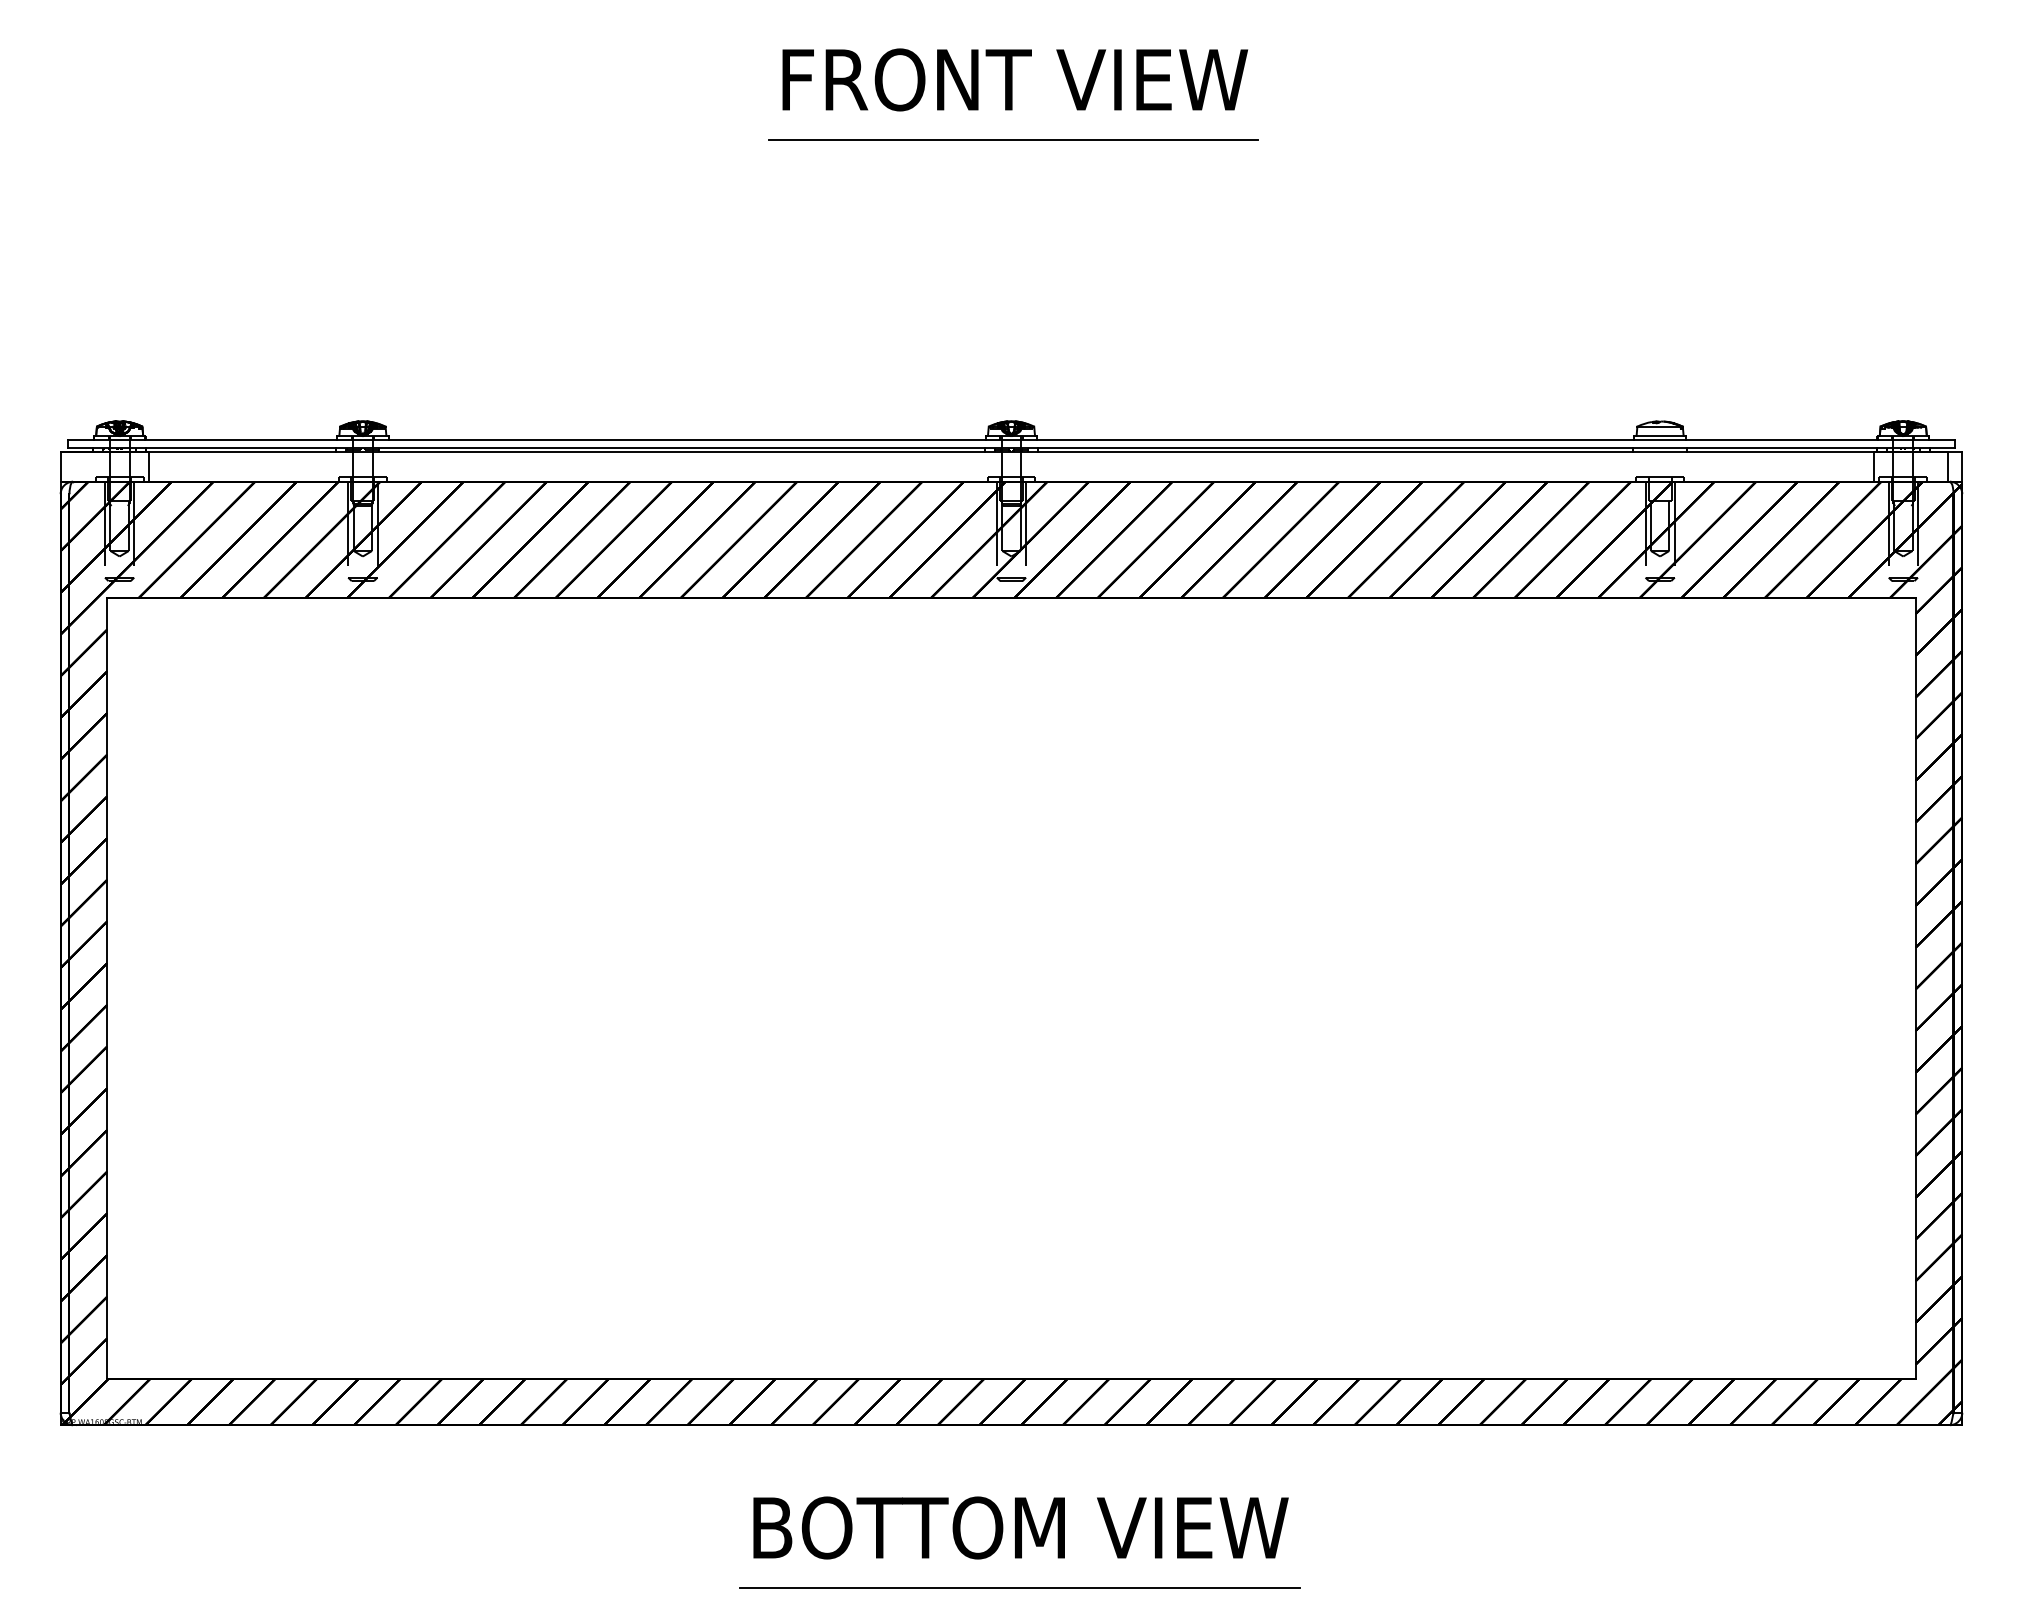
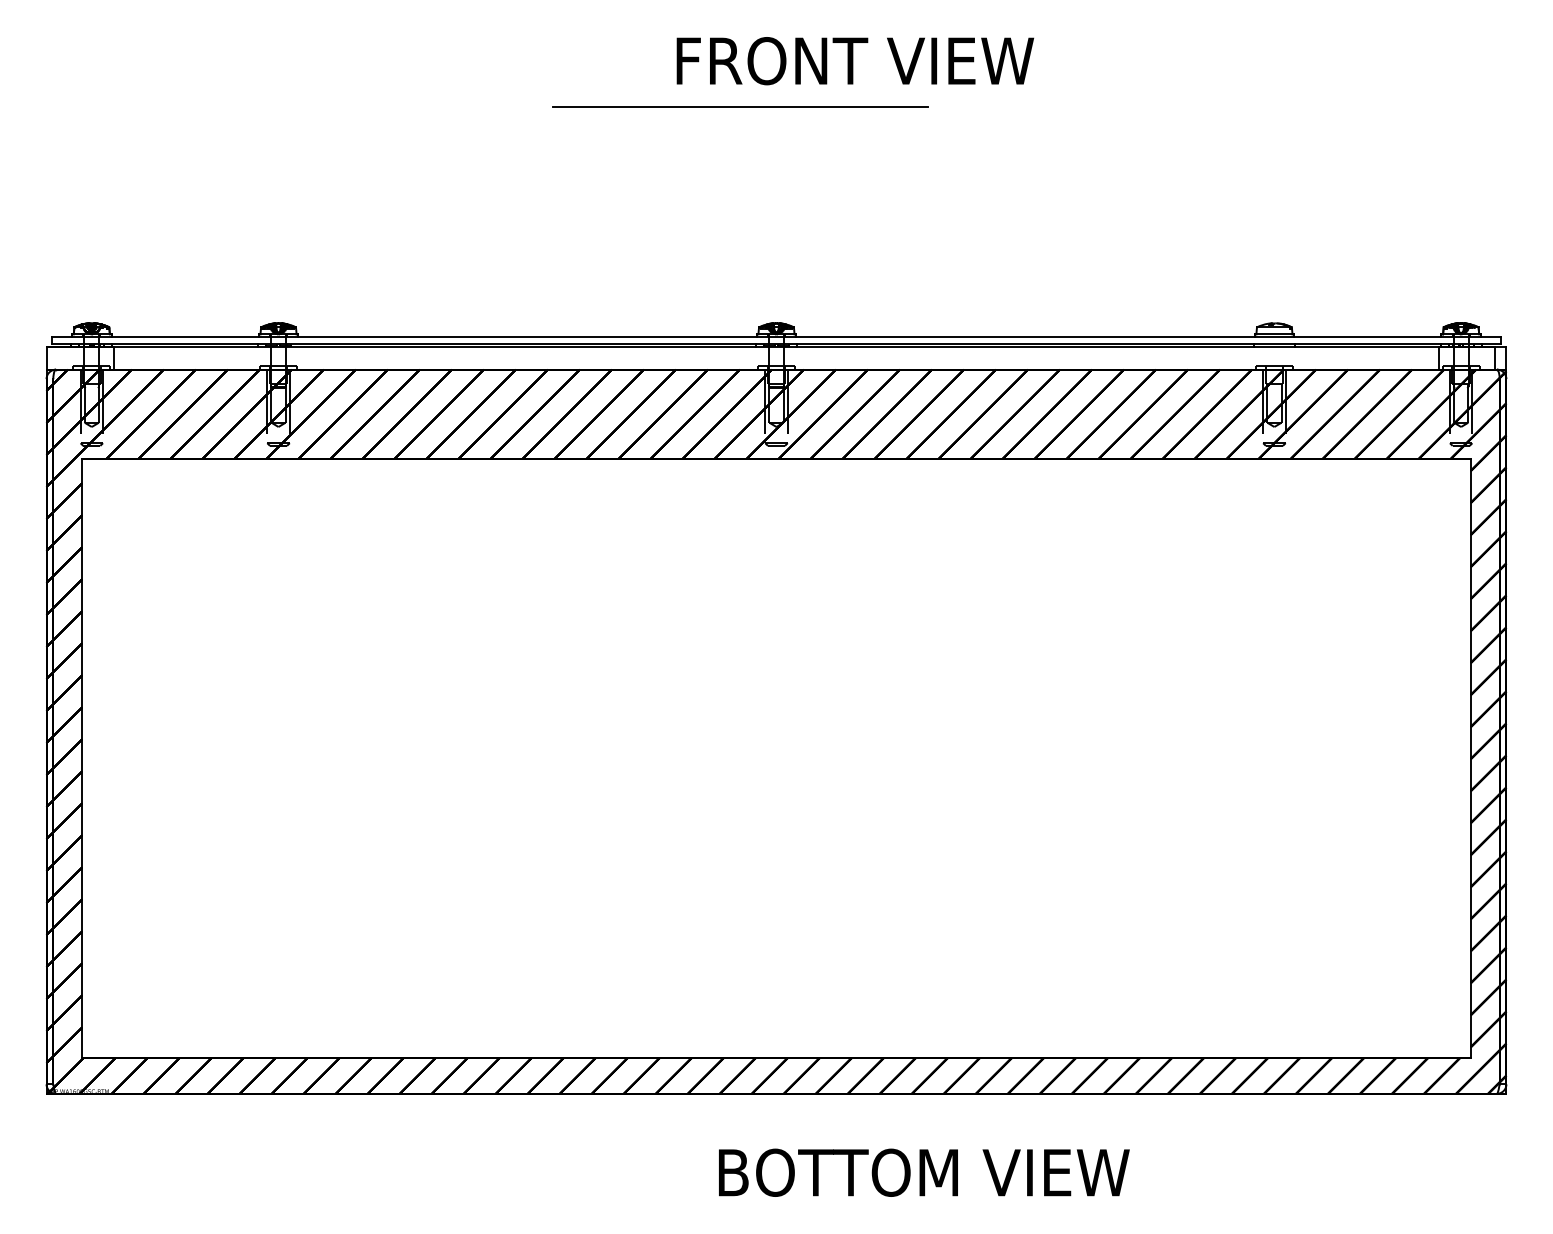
text: (1015, 79) -> (855, 60), moved
line: (1013, 139) -> (740, 106), moved
text: (1020, 1527) -> (923, 1172), moved
line: (1019, 1588) -> (782, 1219), removed

